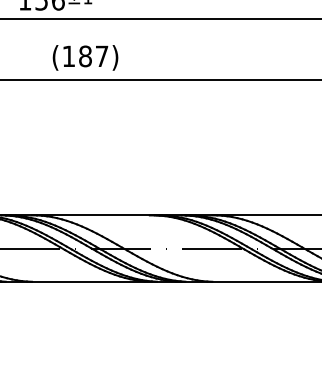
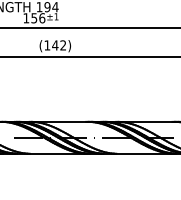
text: (94, 56) -> (59, 45), (187) -> (142)

